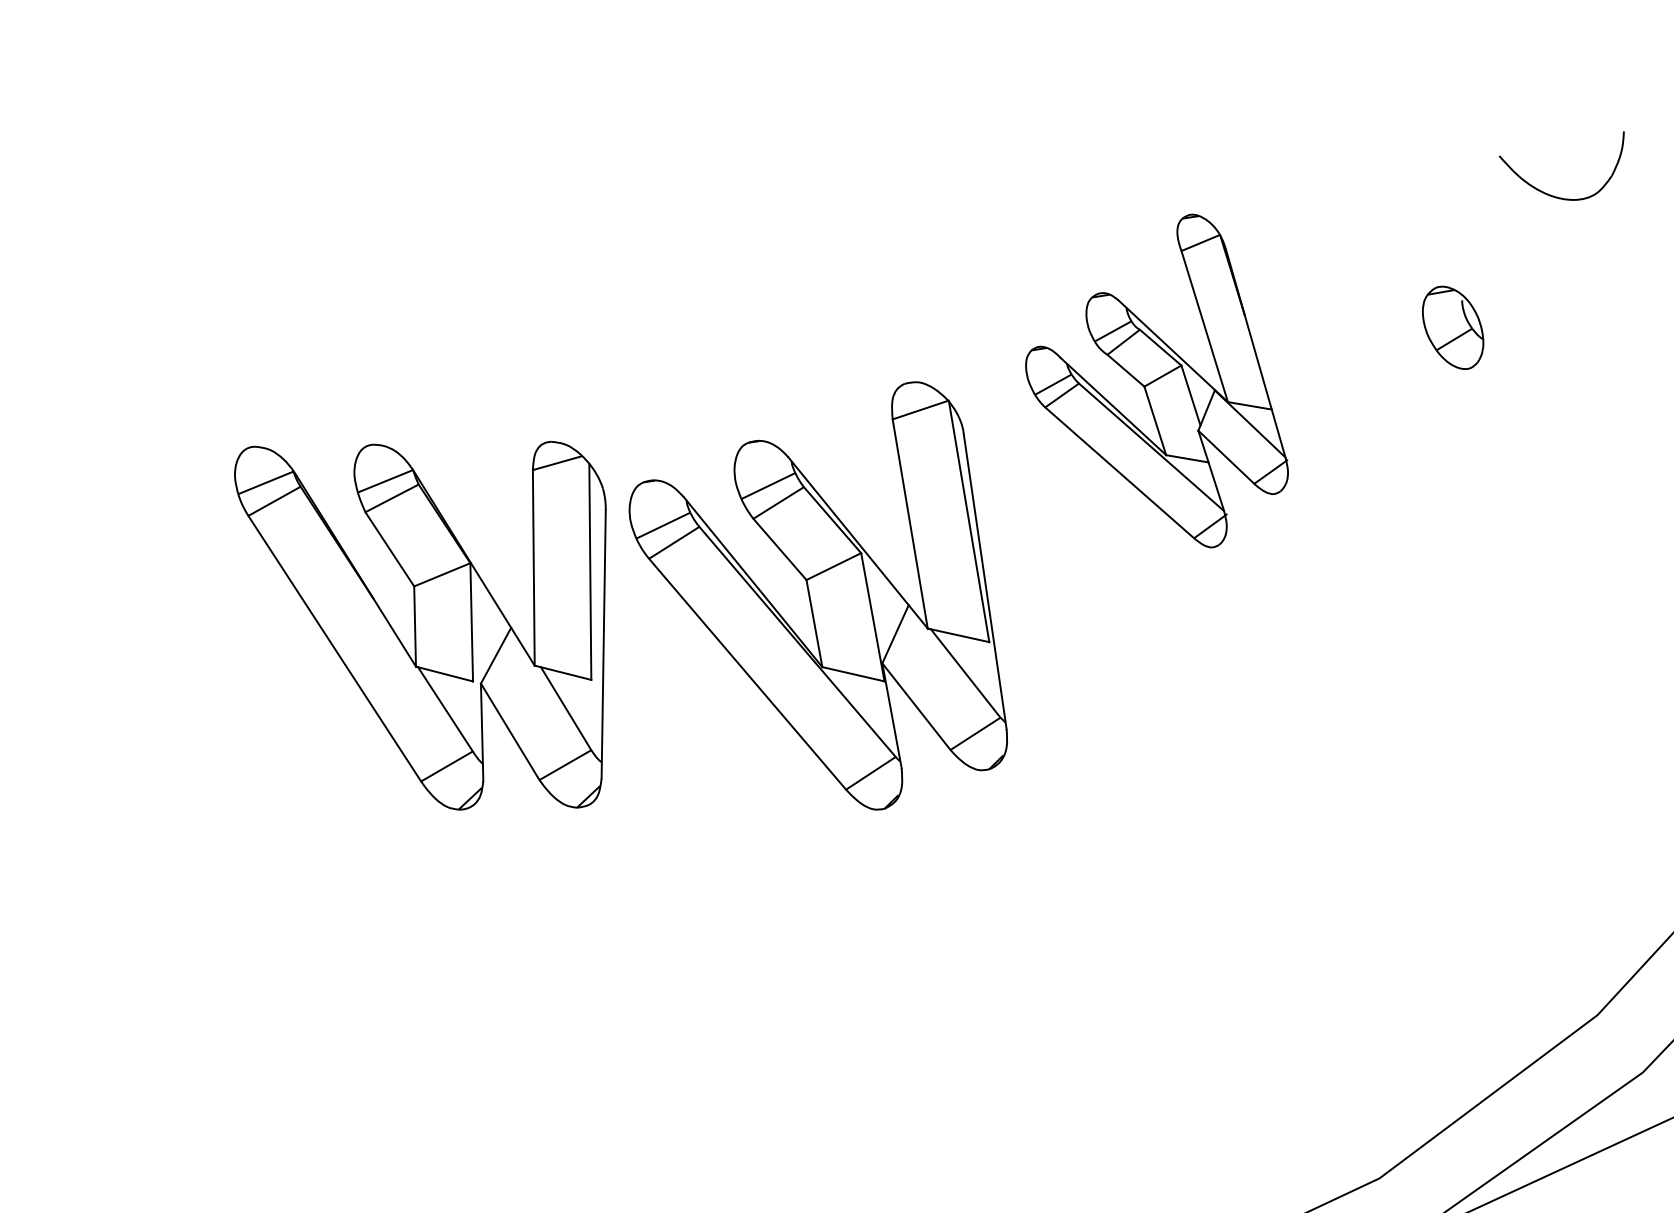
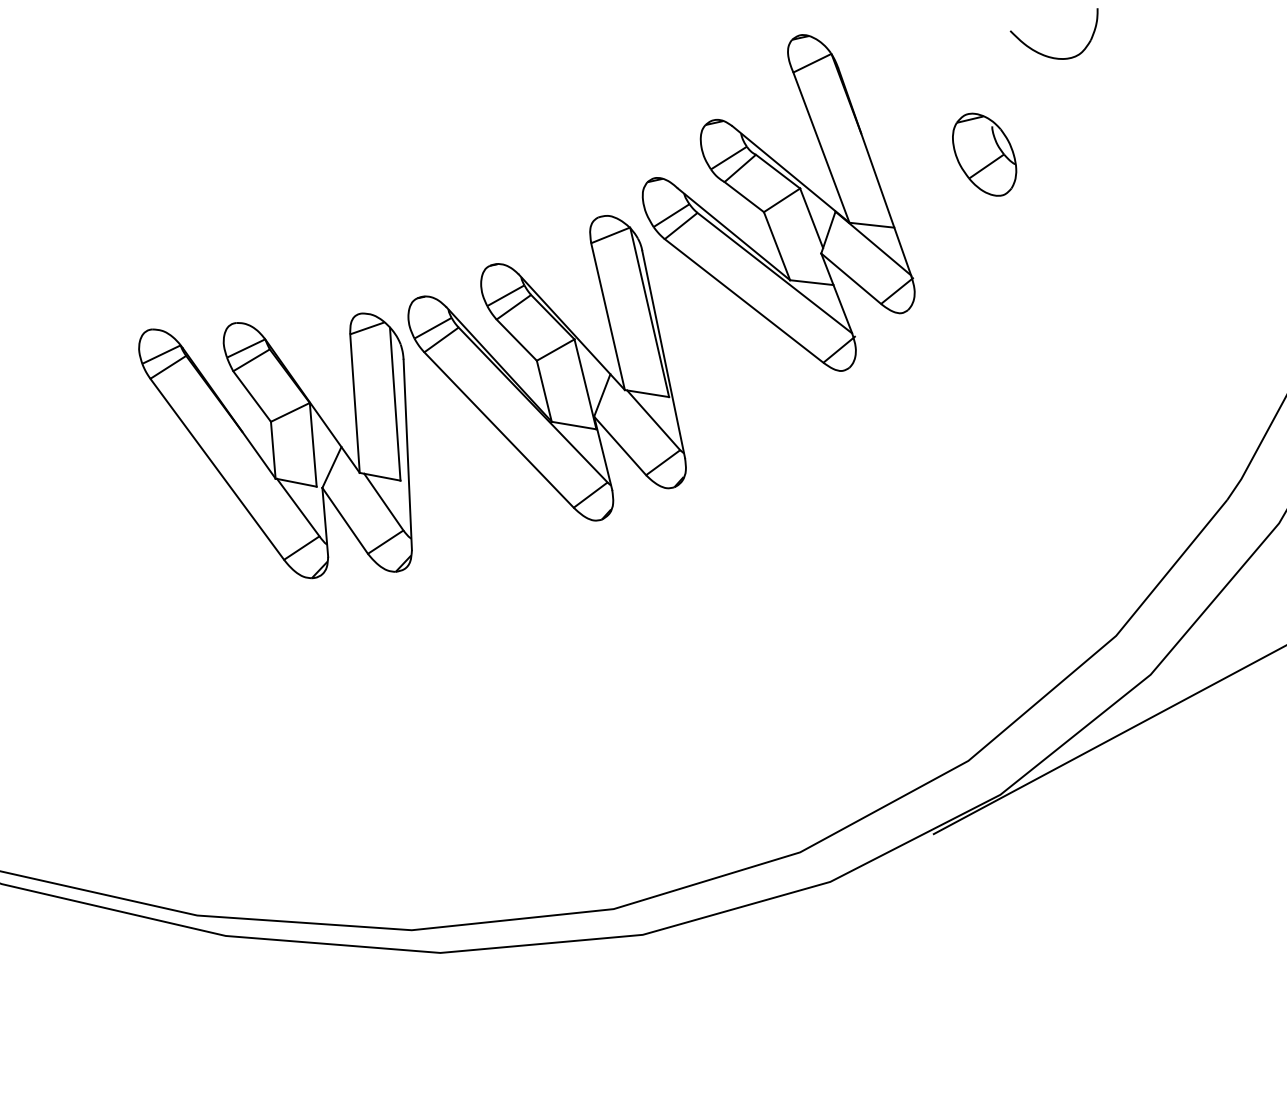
part: (1452, 327) -> (984, 154), size x1.43
part: (1159, 377) -> (778, 202), size x1.43
part: (418, 620) -> (275, 445), moved

